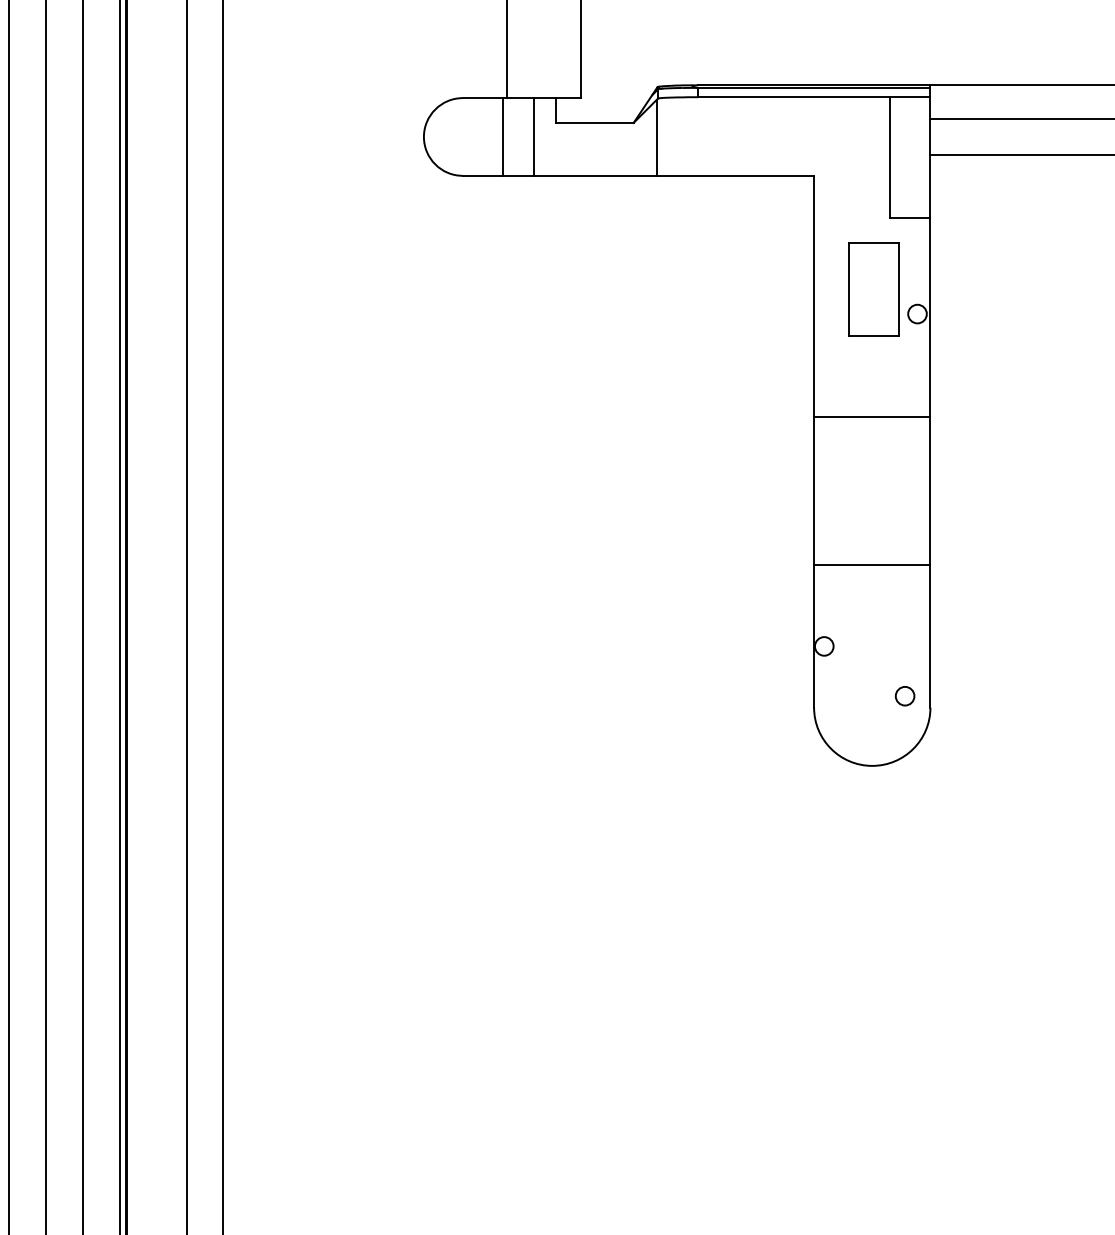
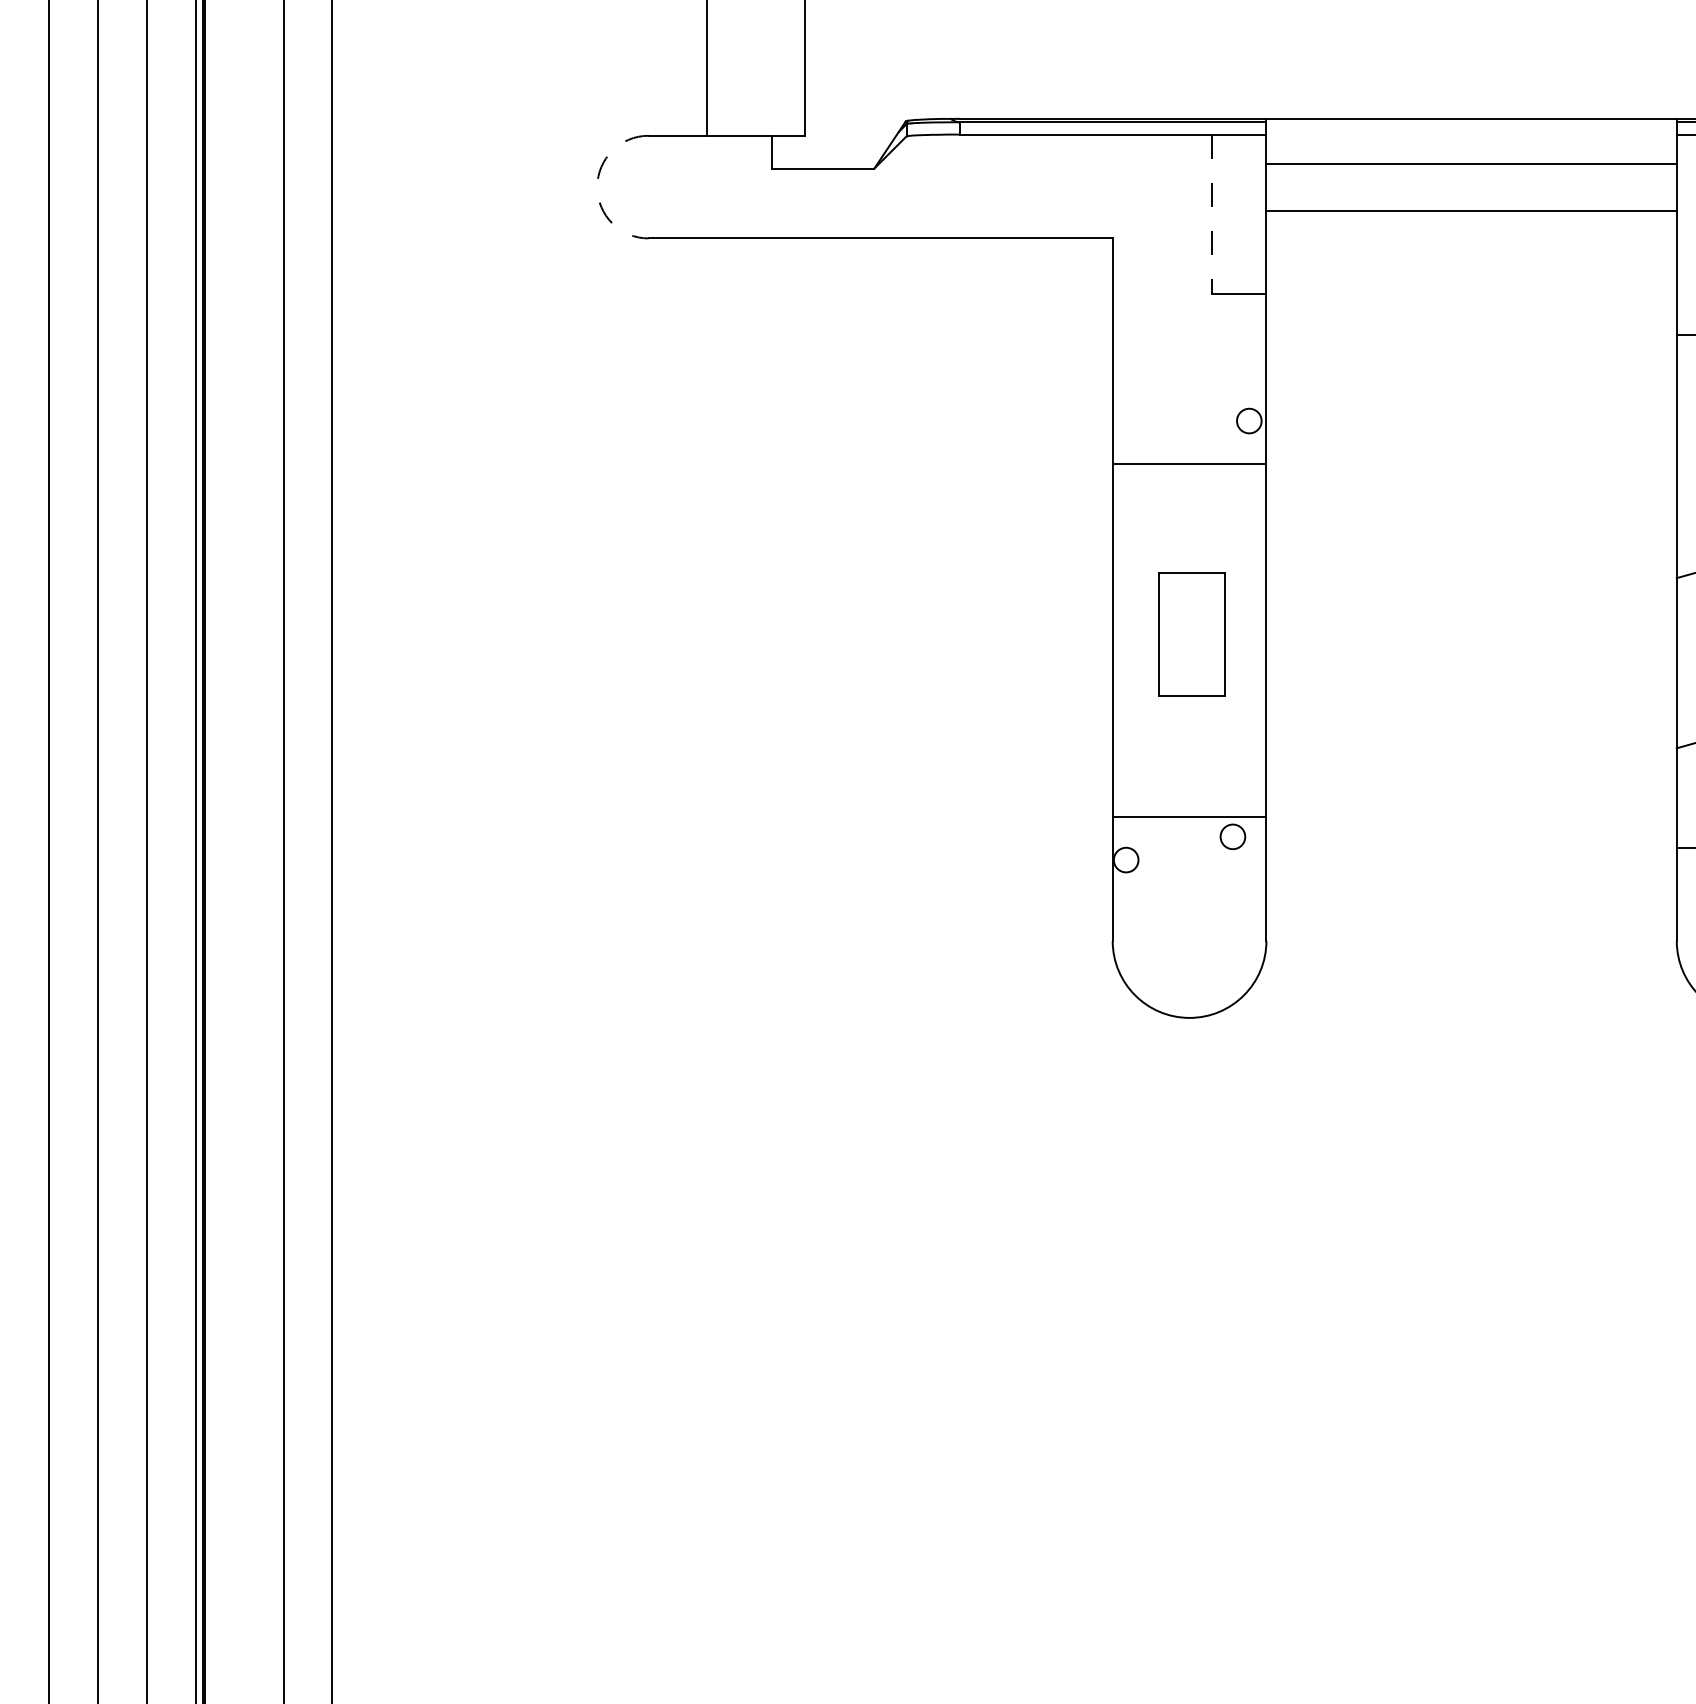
line: (502, 136) -> (701, 186), removed
line: (533, 136) -> (742, 186), removed
arc: (424, 137) -> (597, 187), solid -> dashed
line: (656, 138) -> (904, 188), removed
line: (889, 157) -> (1212, 214), solid -> dashed
part: (873, 289) -> (1191, 634), moved
line: (872, 417) -> (1189, 464), moved
line: (872, 564) -> (1189, 816), moved
circle: (904, 695) -> (1232, 836), moved

